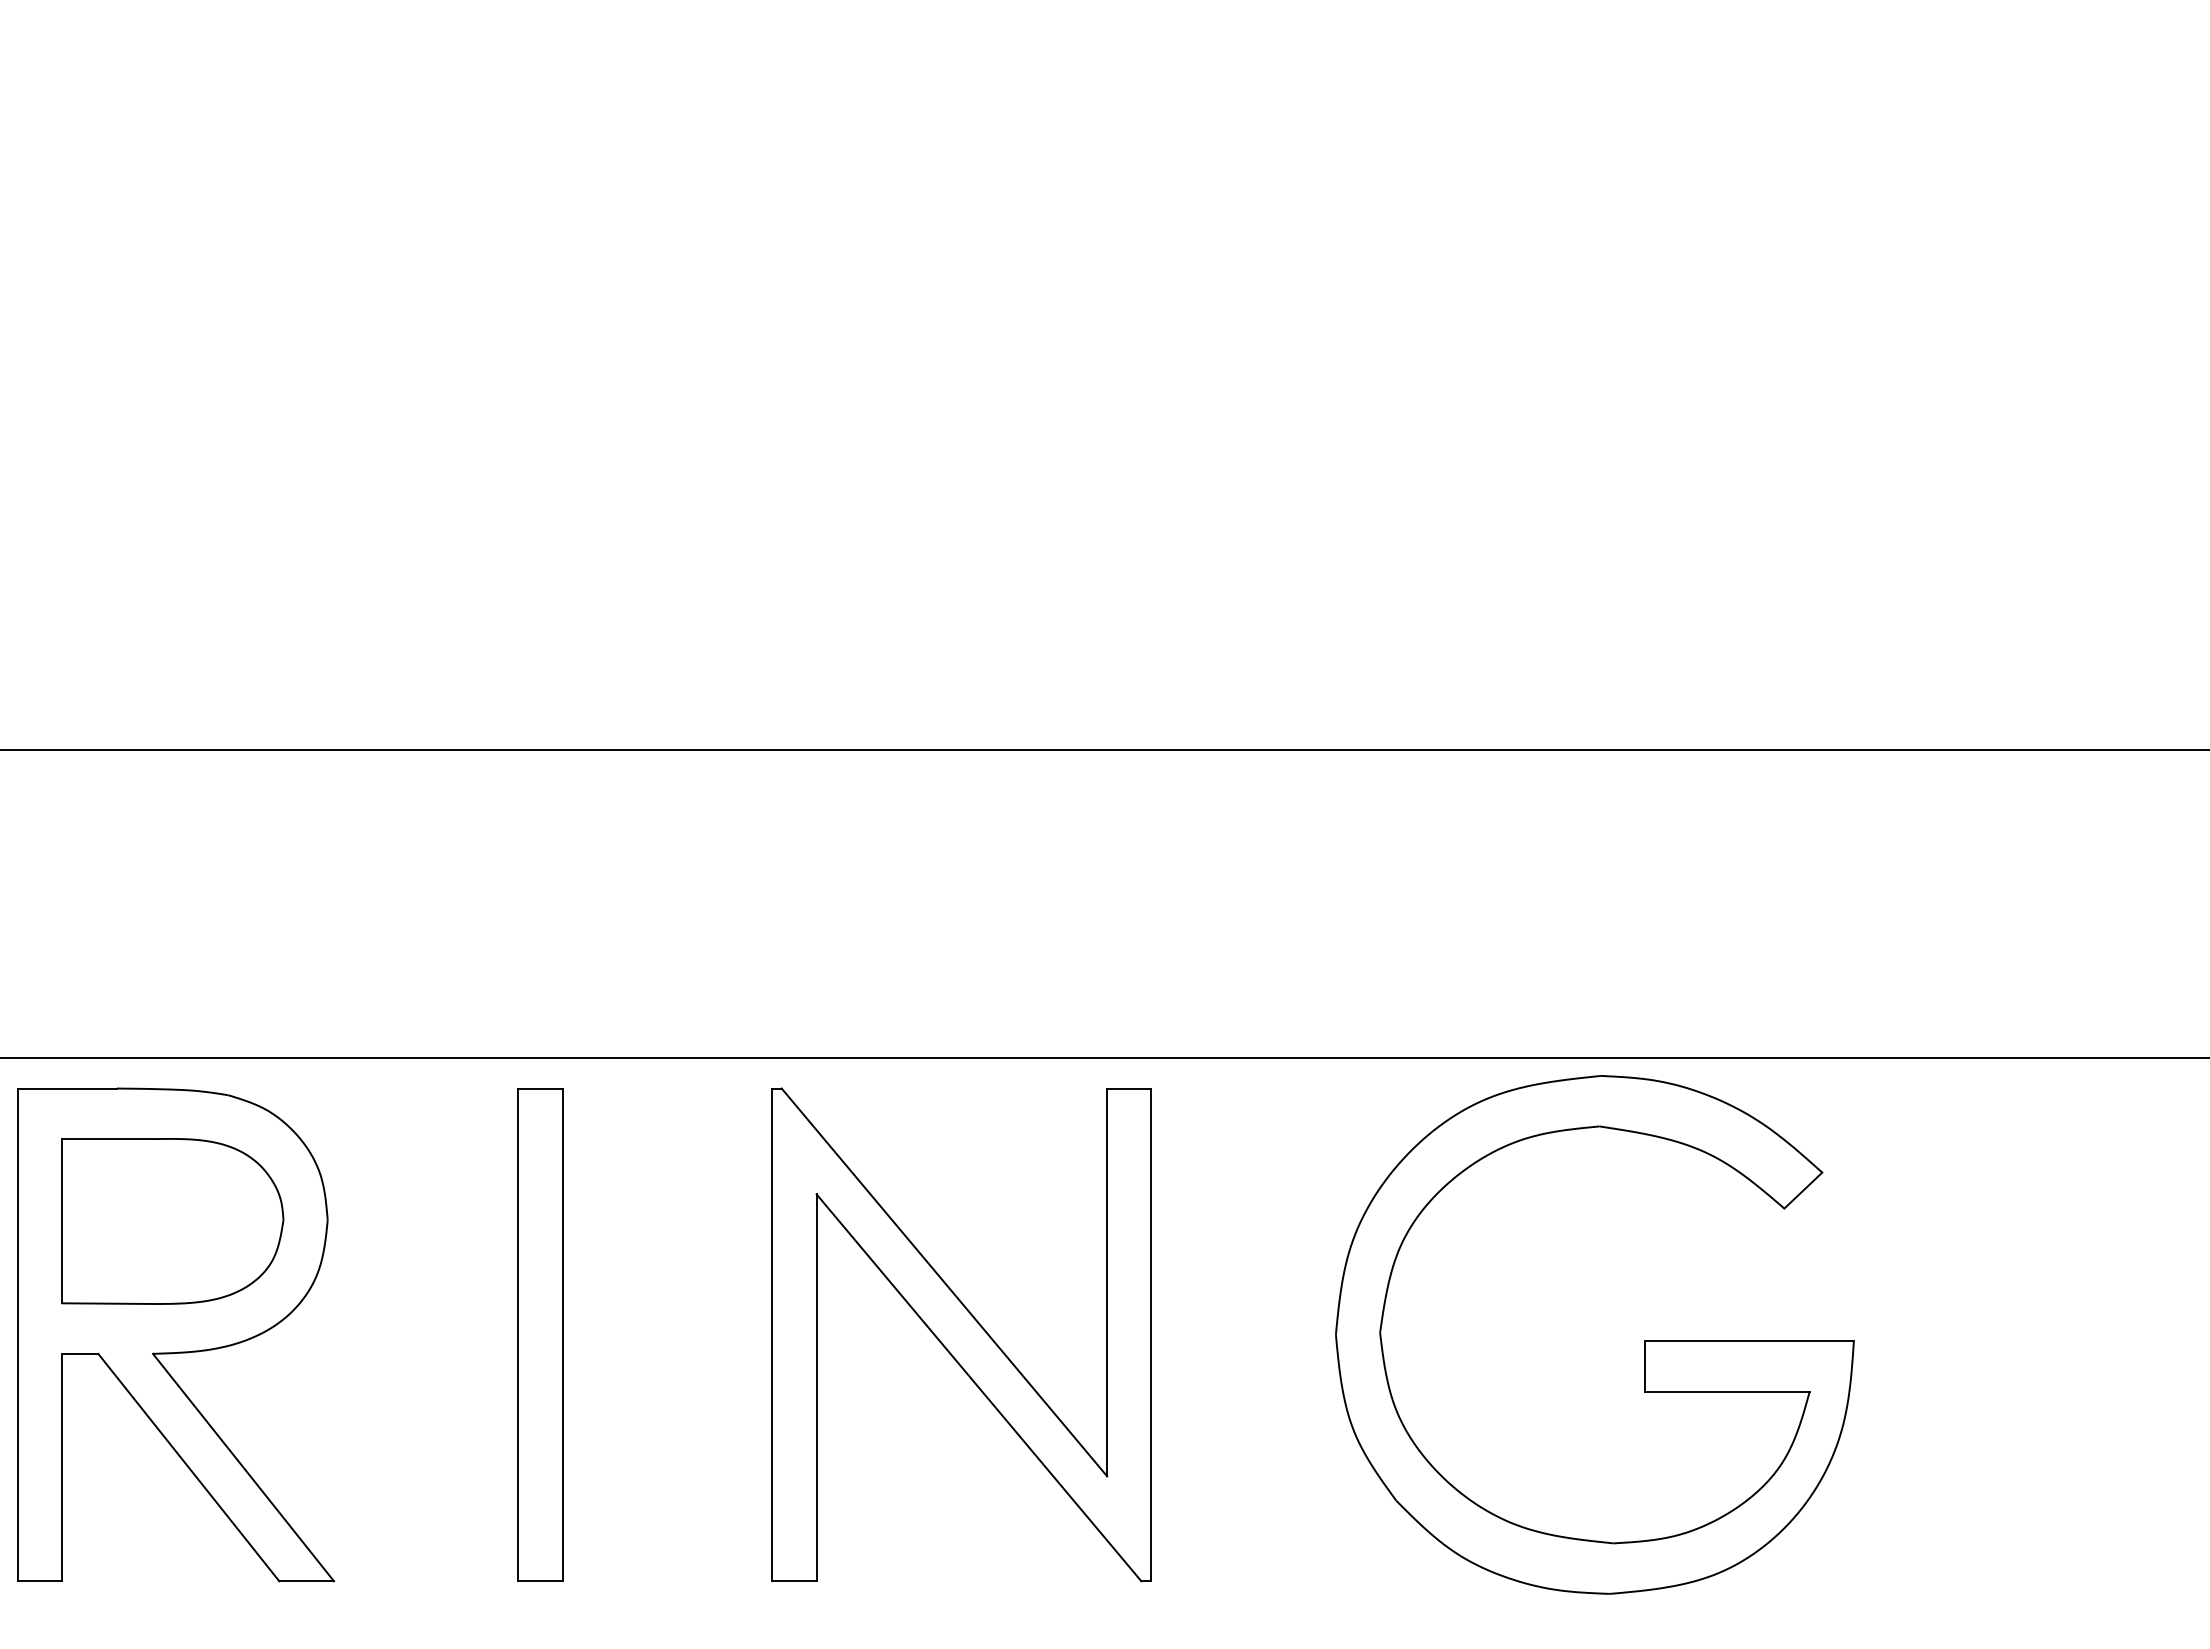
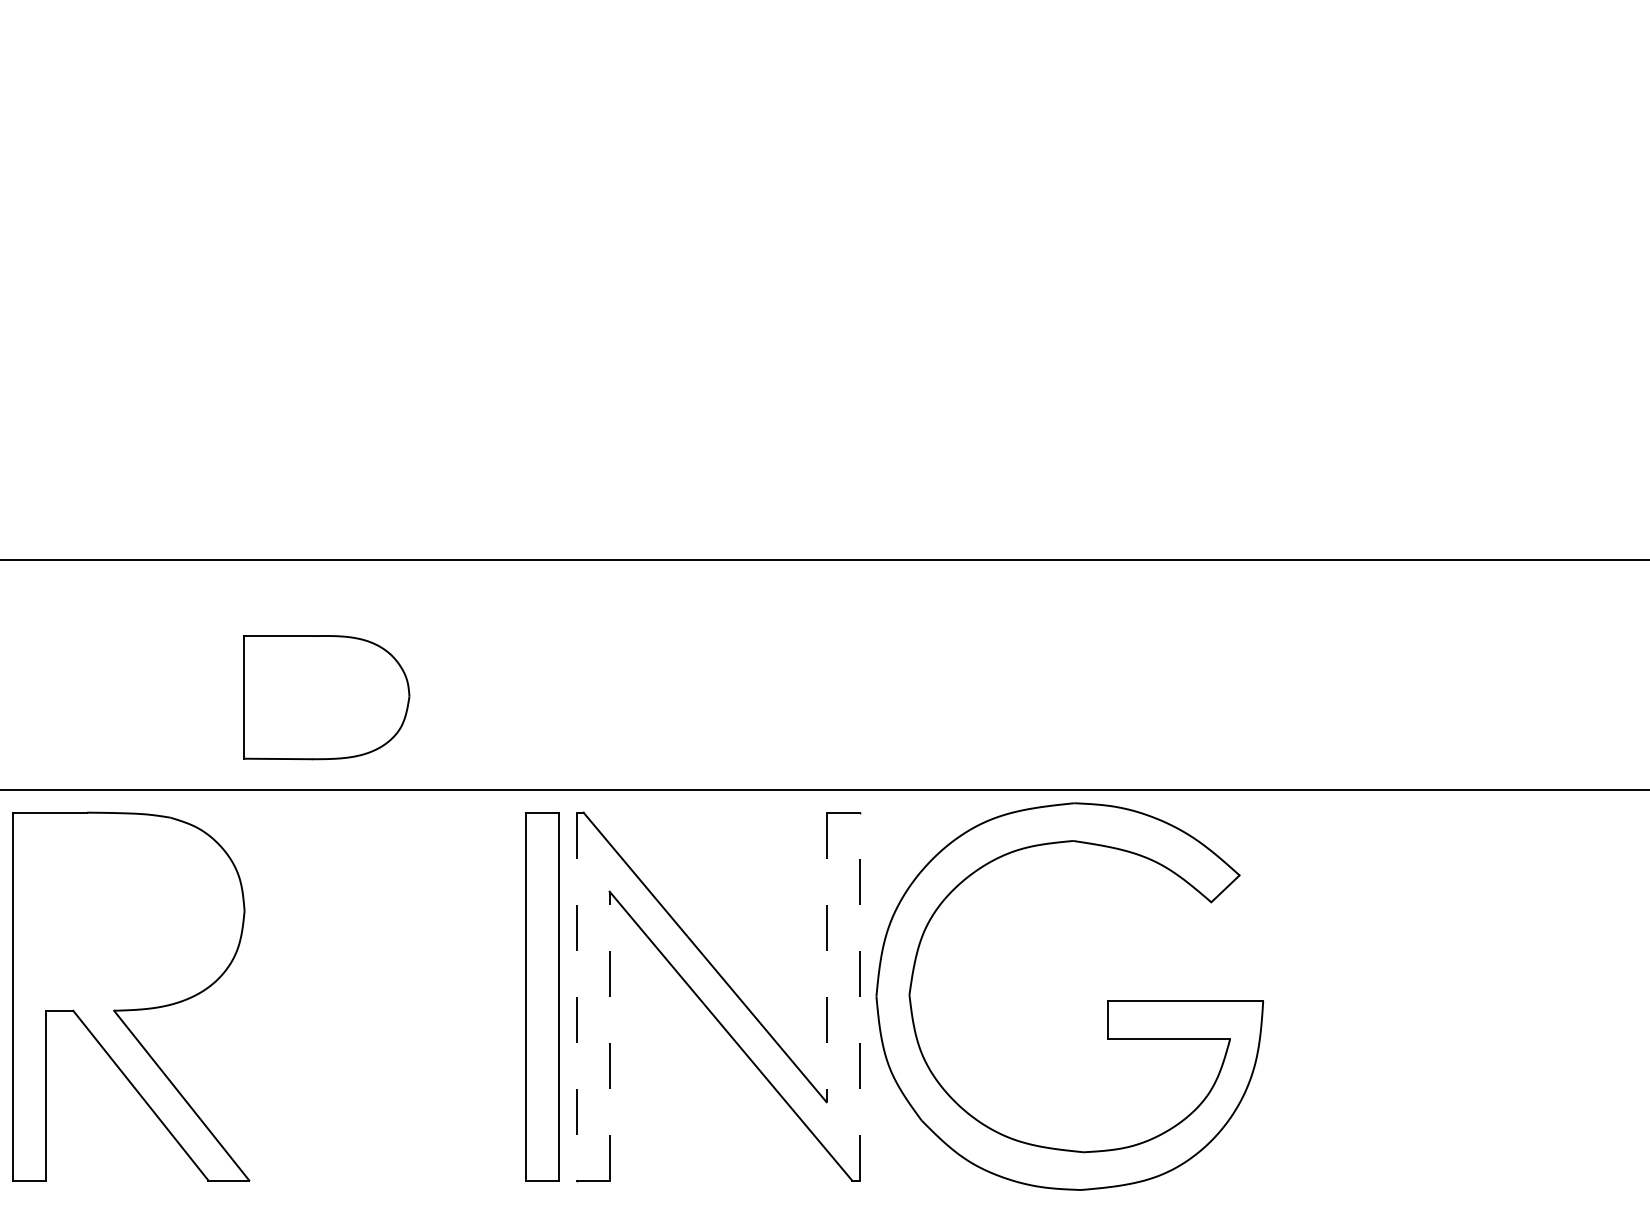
part: (172, 1221) -> (326, 697), moved
line: (1107, 1282) -> (826, 957), solid -> dashed
part: (540, 1334) -> (542, 996), moved
line: (1151, 1334) -> (859, 996), solid -> dashed
line: (772, 1335) -> (576, 997), solid -> dashed
part: (1644, 1340) -> (1106, 1000), moved
line: (816, 1387) -> (609, 1035), solid -> dashed

